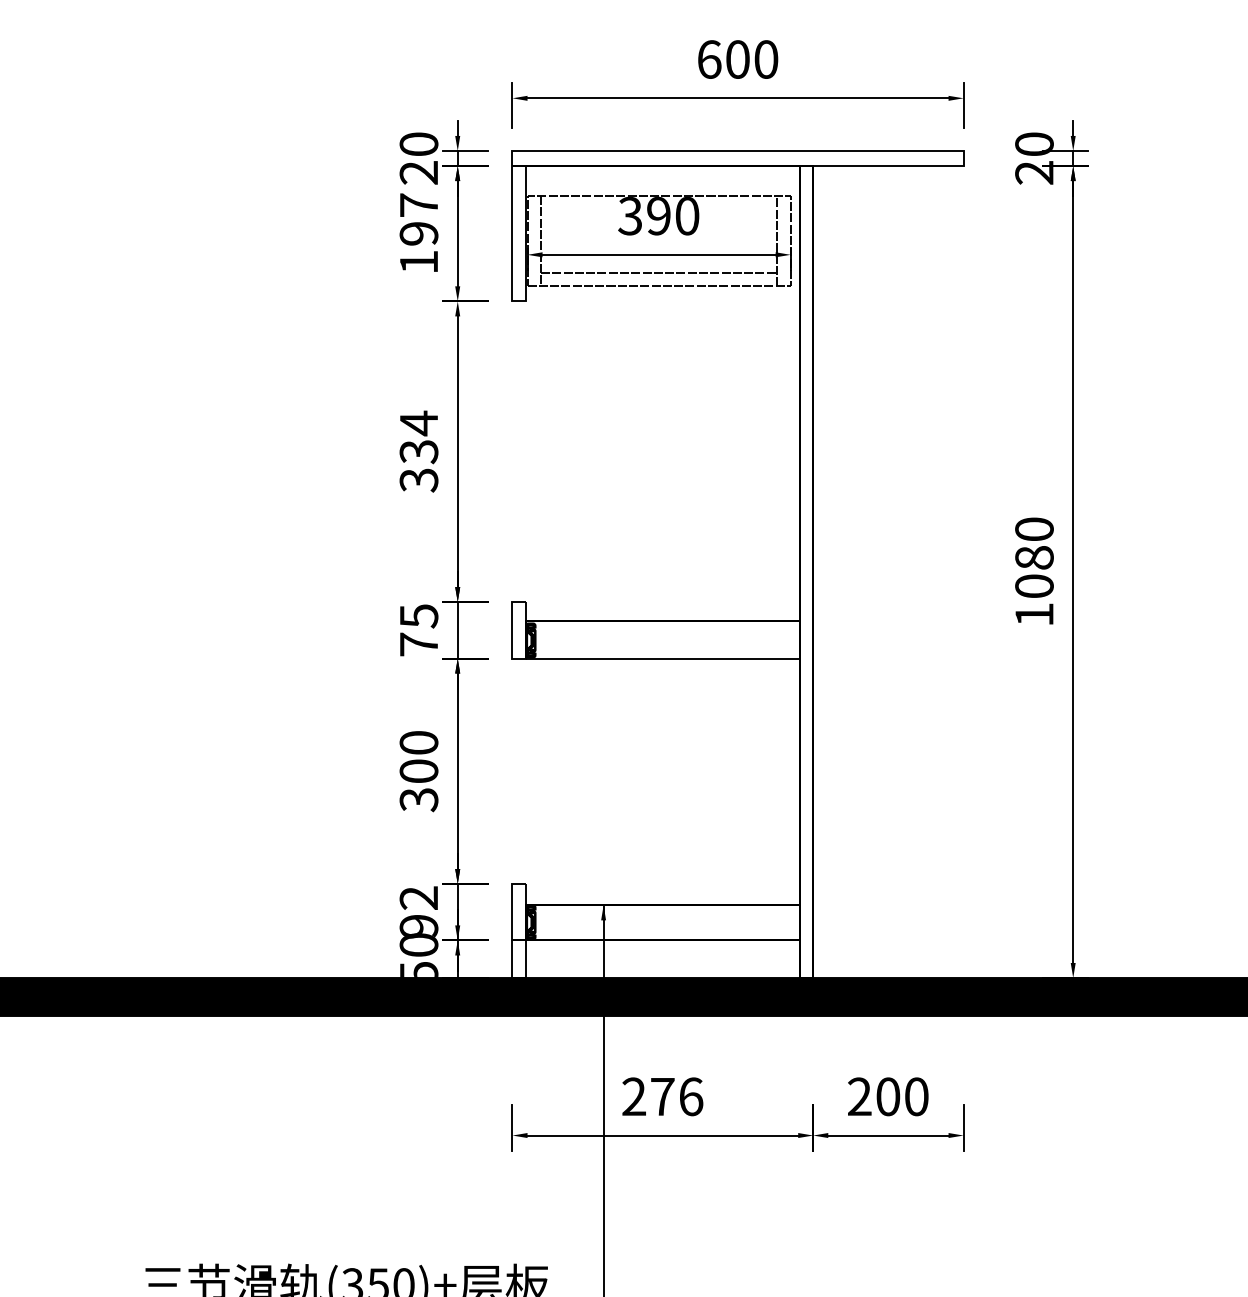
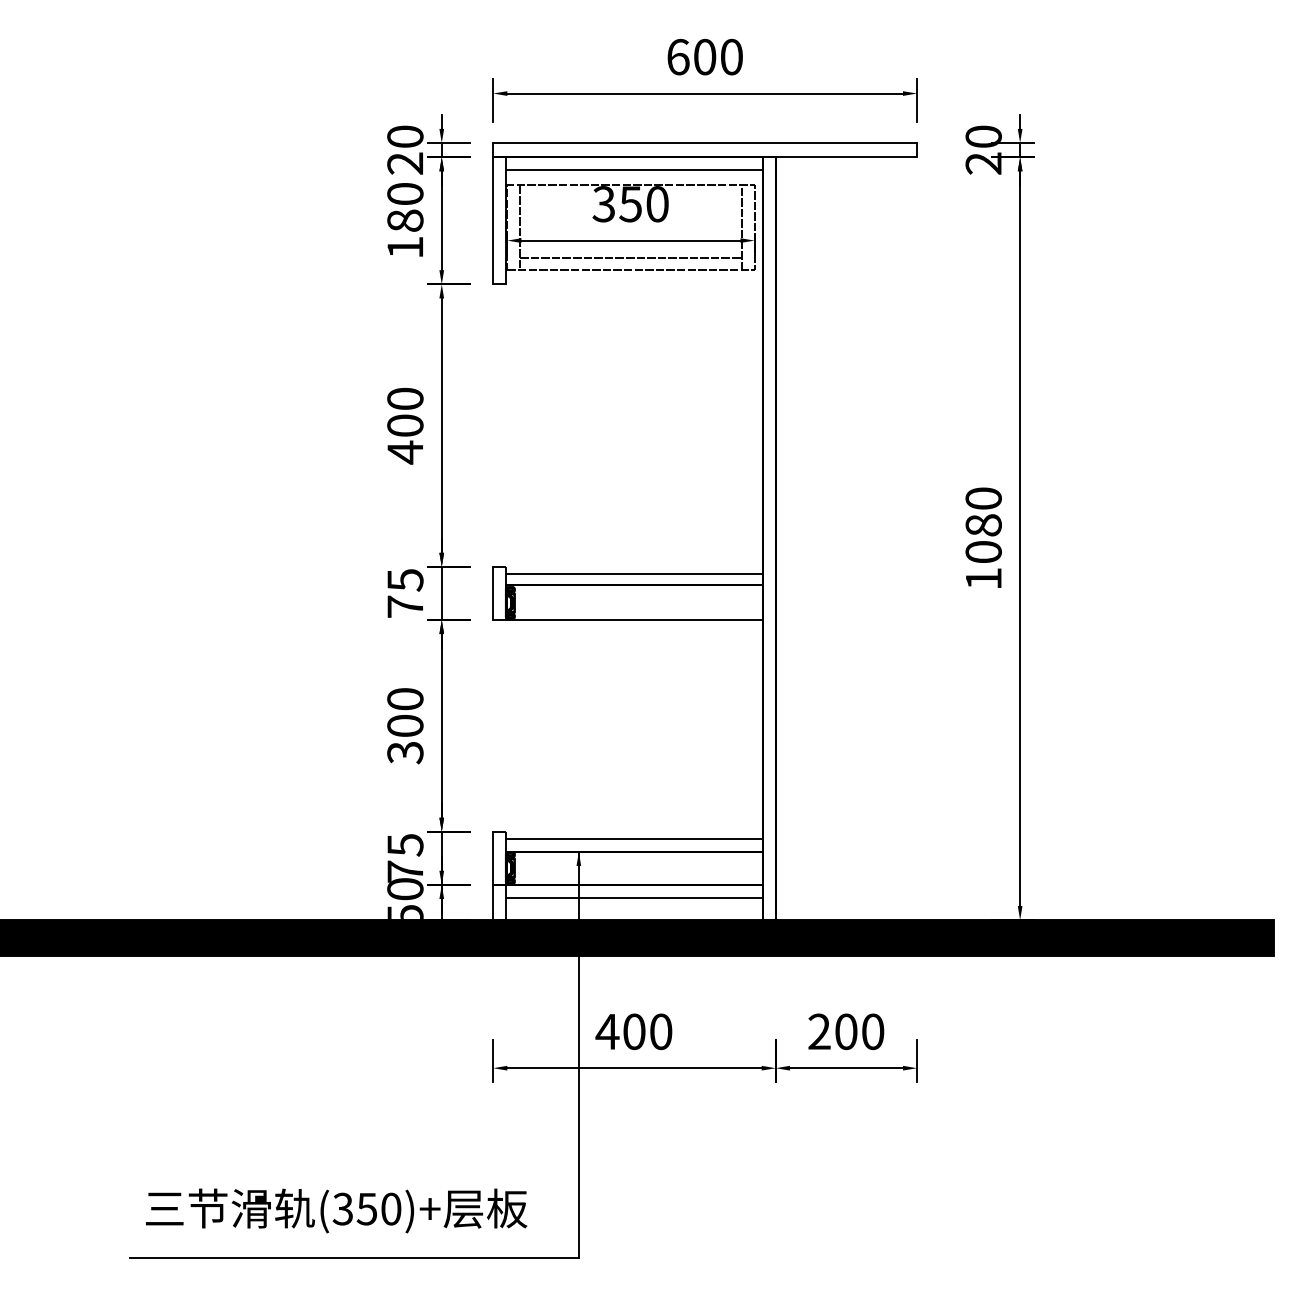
line: (663, 179) -> (635, 169), added
text: (658, 216) -> (630, 204), 390 -> 350
text: (419, 219) -> (405, 207), 197 -> 180
text: (419, 451) -> (405, 425), 334 -> 400
line: (662, 610) -> (634, 574), added
line: (662, 891) -> (634, 838), added
text: (419, 912) -> (405, 858), 92 -> 75
line: (662, 953) -> (634, 897), added
text: (661, 1096) -> (633, 1031), 276 -> 400

